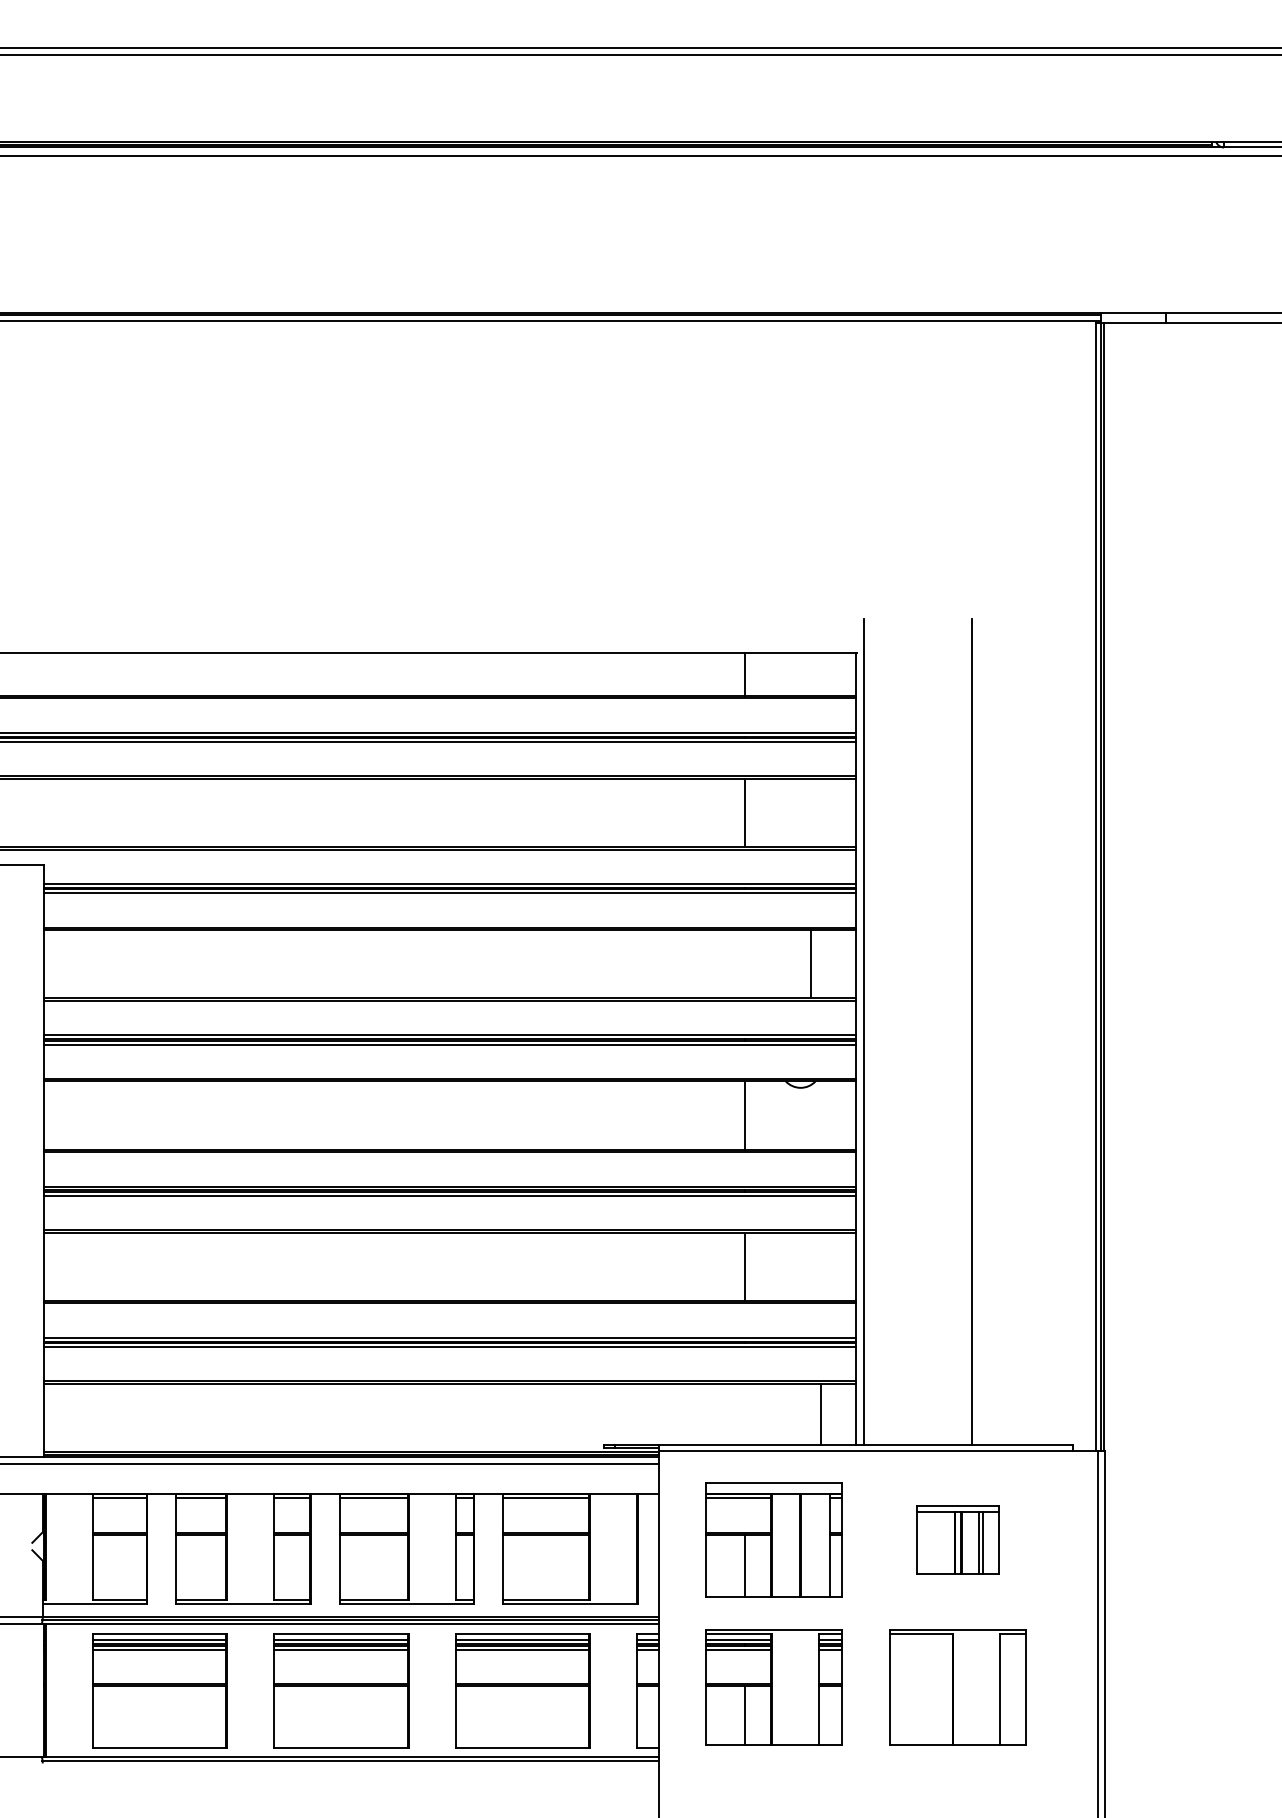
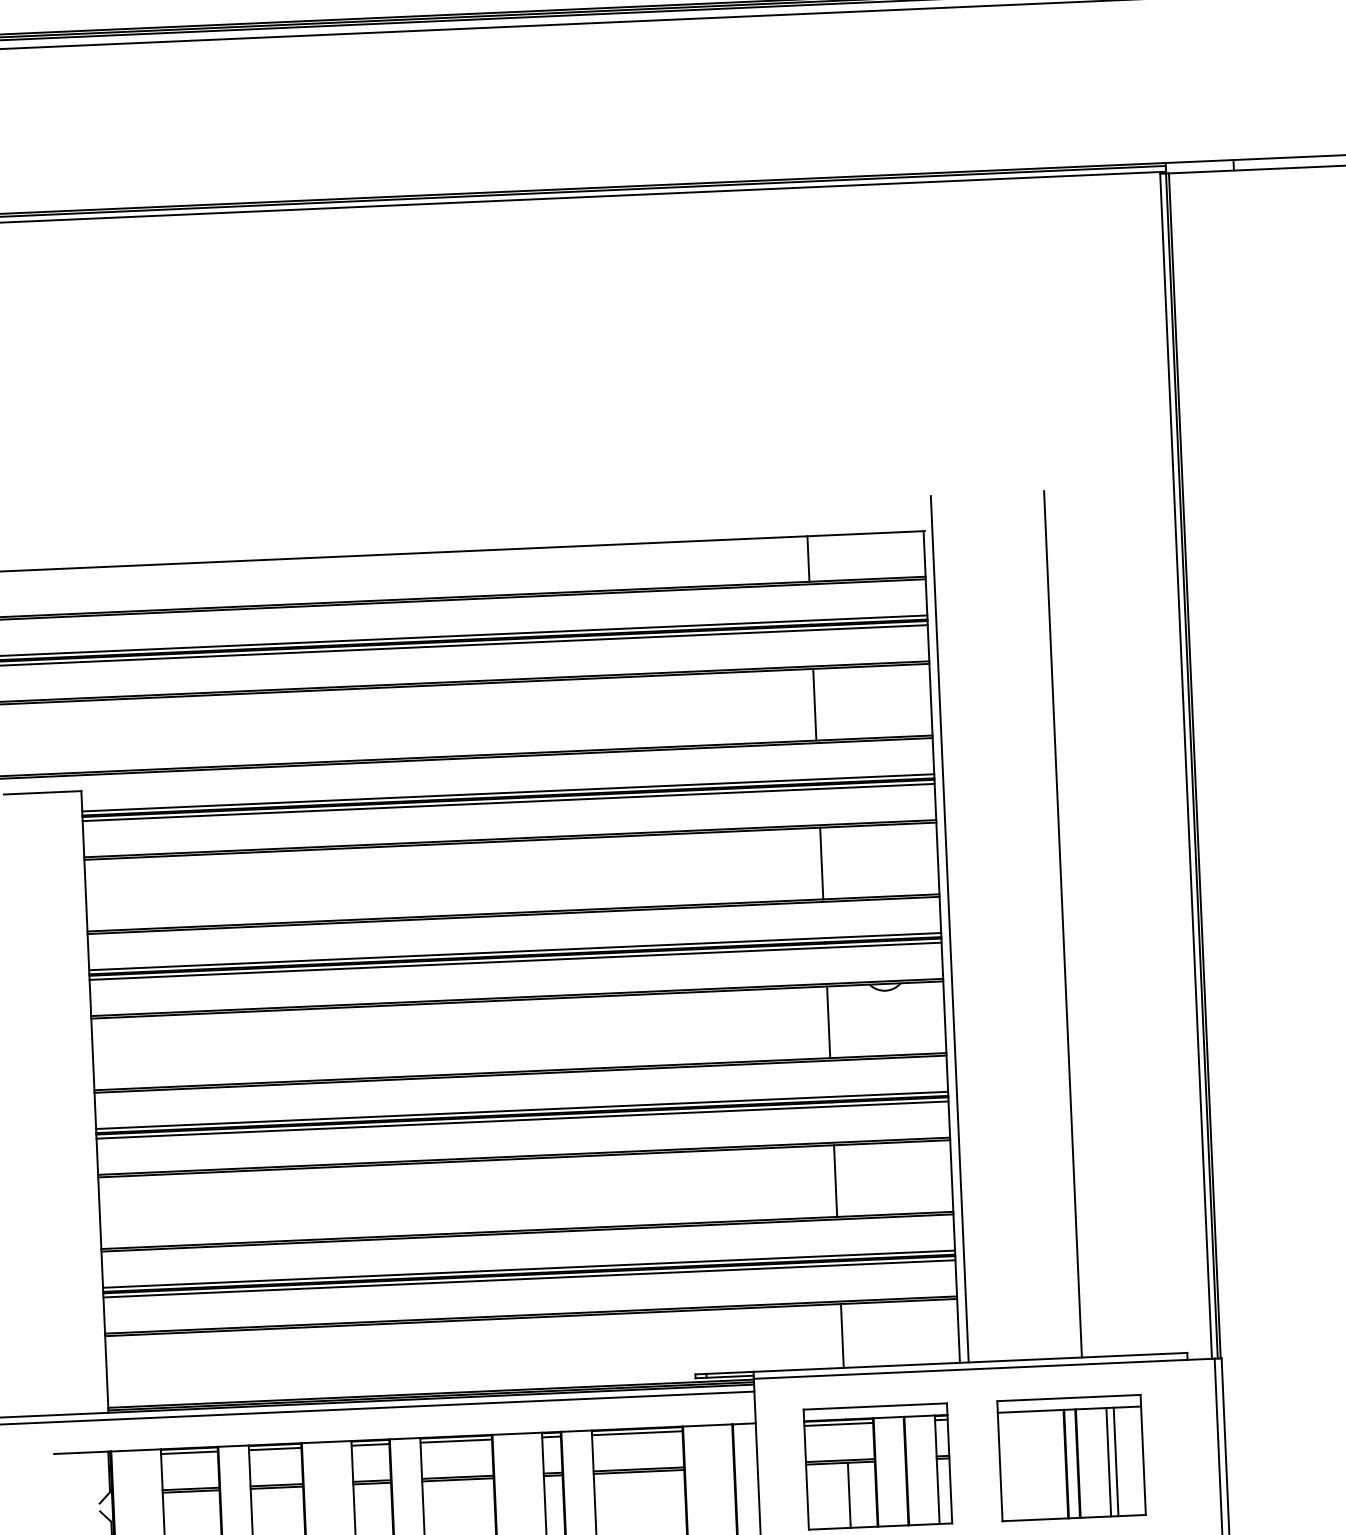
line: (811, 964) -> (821, 863), moved
line: (821, 1413) -> (842, 1335), moved
part: (957, 1539) -> (1070, 1457), size x1.67

